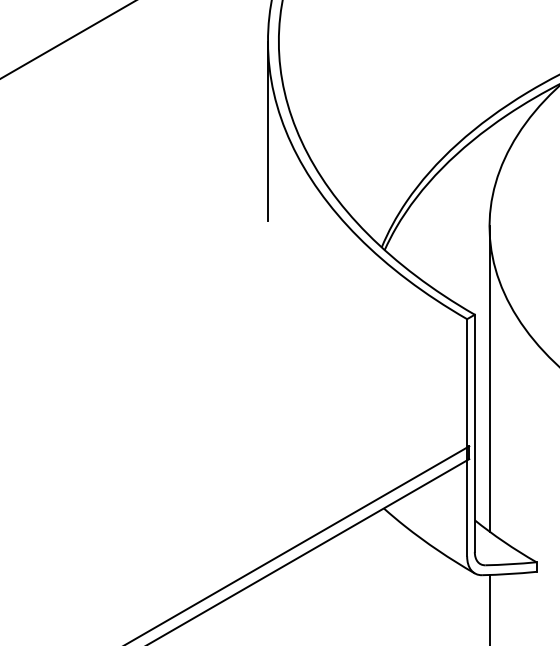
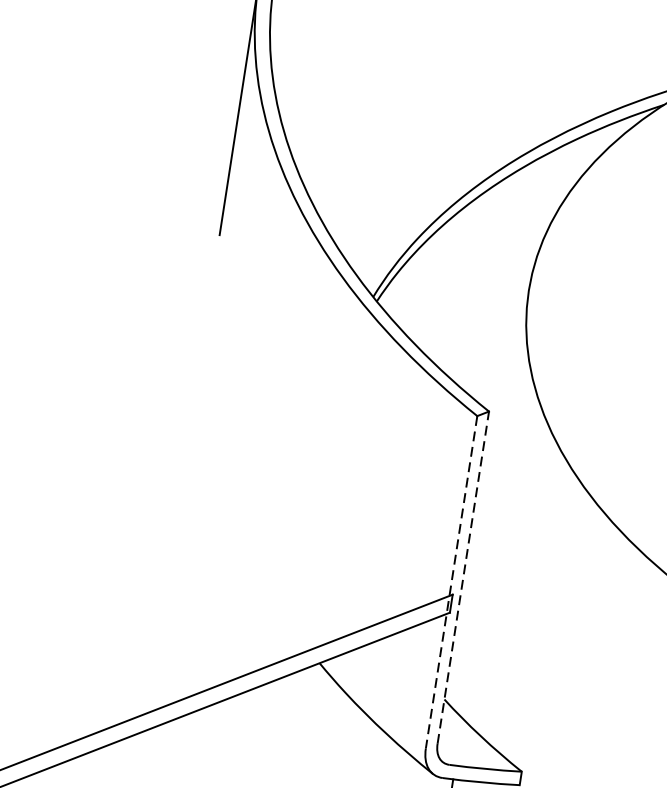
line: (489, 378) -> (495, 504), removed
line: (474, 433) -> (462, 577), solid -> dashed
line: (467, 437) -> (452, 581), solid -> dashed

